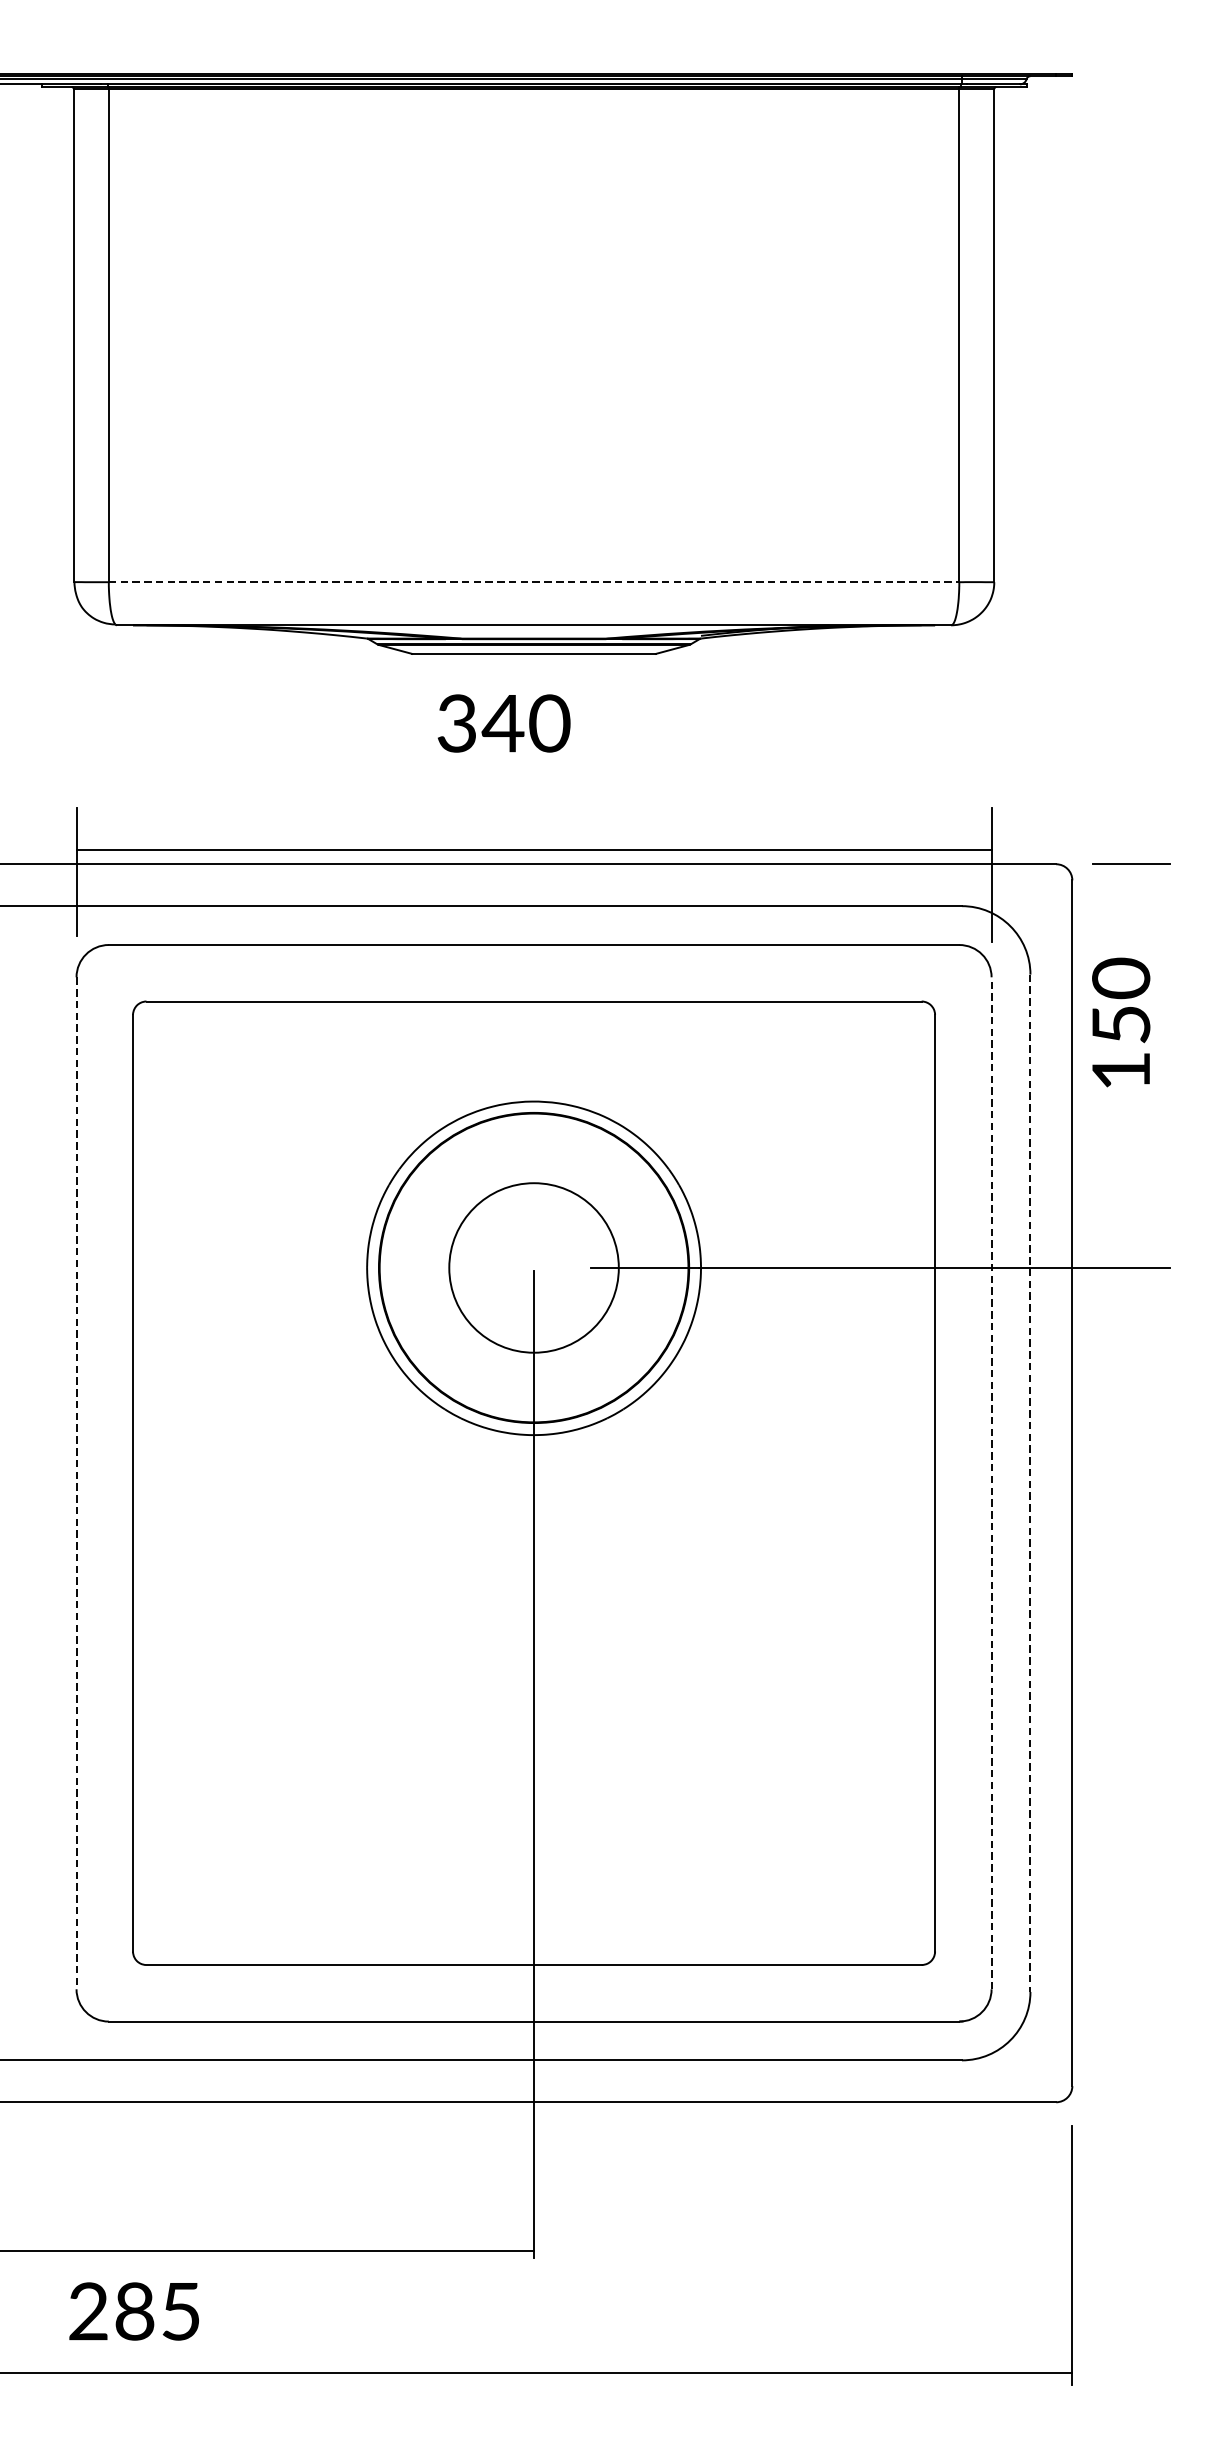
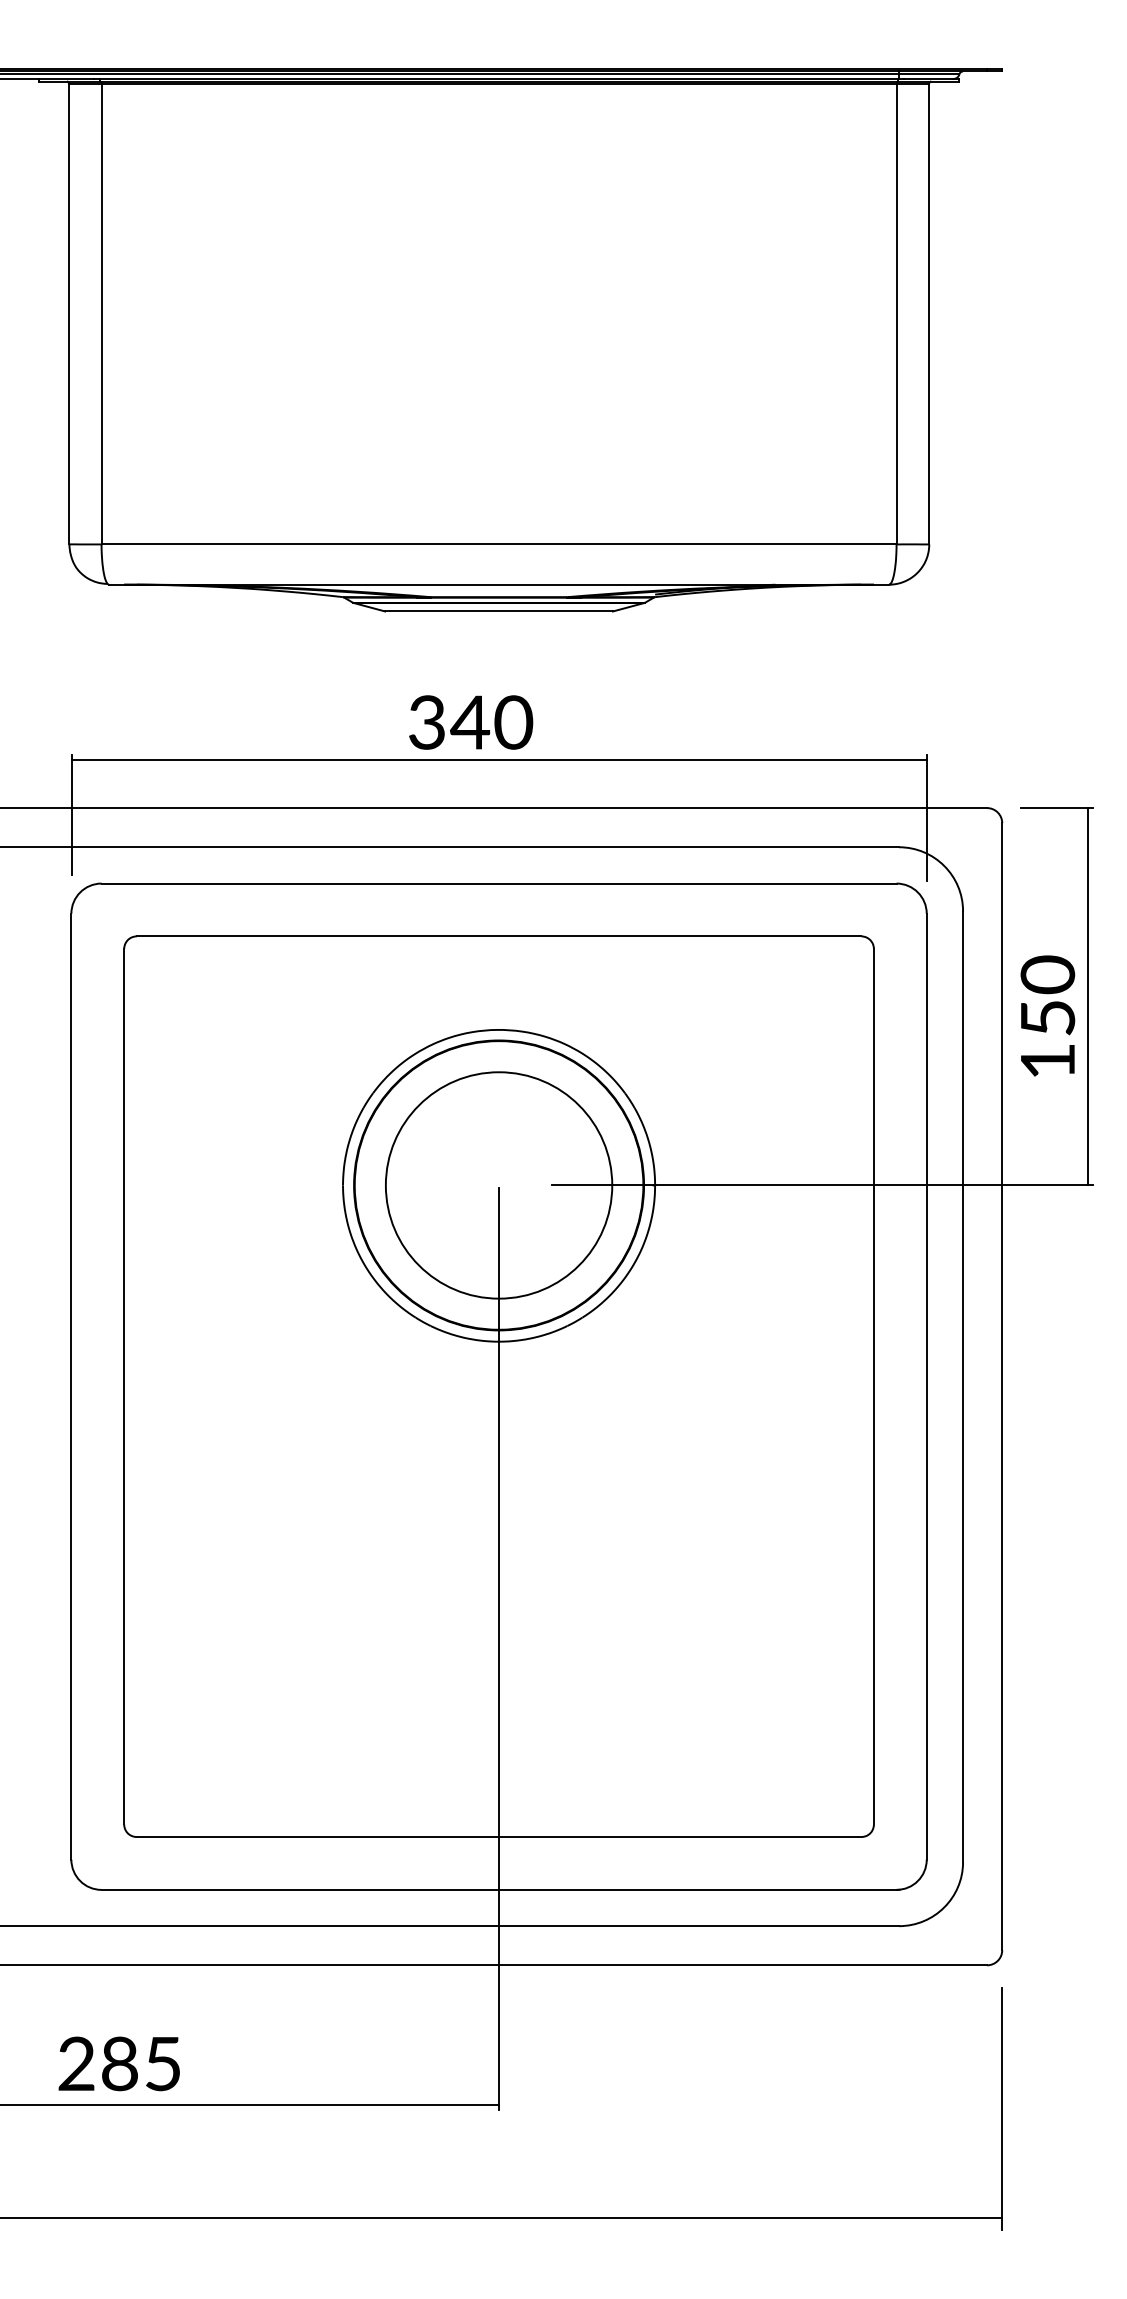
line: (534, 582) -> (499, 544), dashed -> solid
text: (504, 723) -> (471, 722), moved
line: (534, 850) -> (499, 760), moved
text: (1120, 1021) -> (1047, 1015), moved
line: (1164, 1065) -> (1088, 996), added
circle: (533, 1268) -> (498, 1185), size x1.43
line: (76, 1483) -> (71, 1386), dashed -> solid
line: (991, 1483) -> (926, 1386), dashed -> solid
line: (1030, 1484) -> (963, 1387), dashed -> solid
text: (133, 2311) -> (118, 2063), moved

